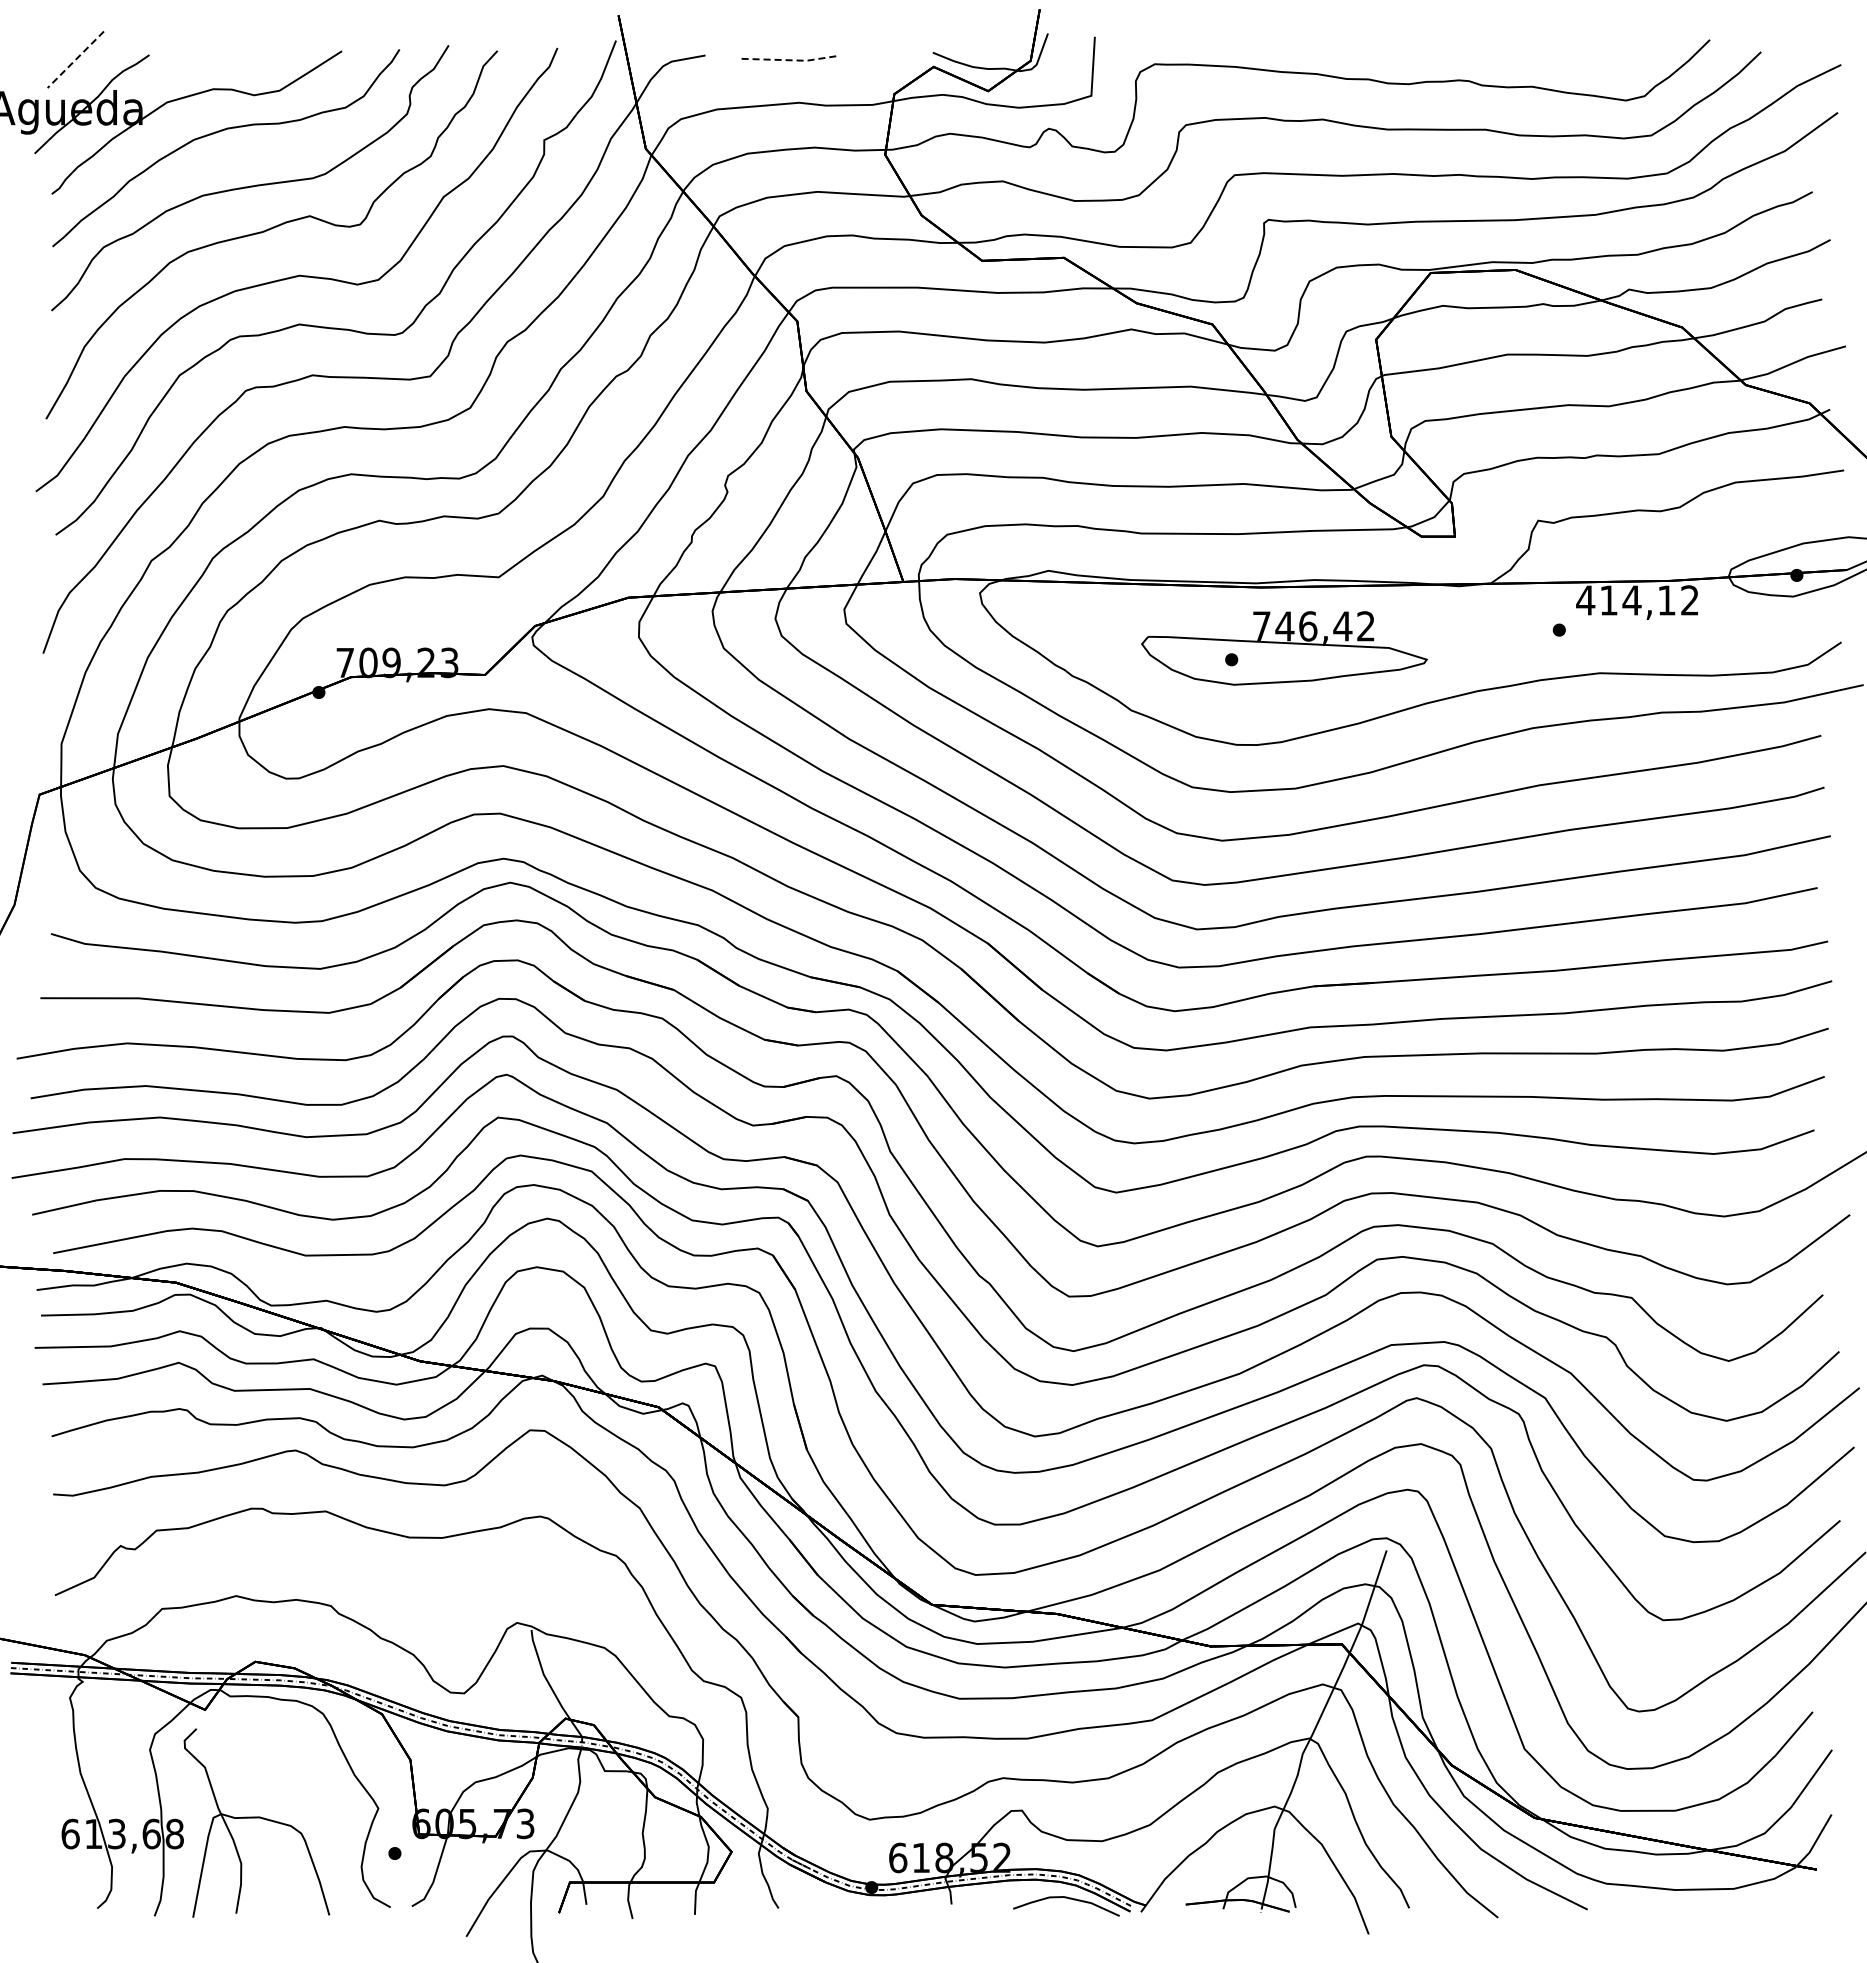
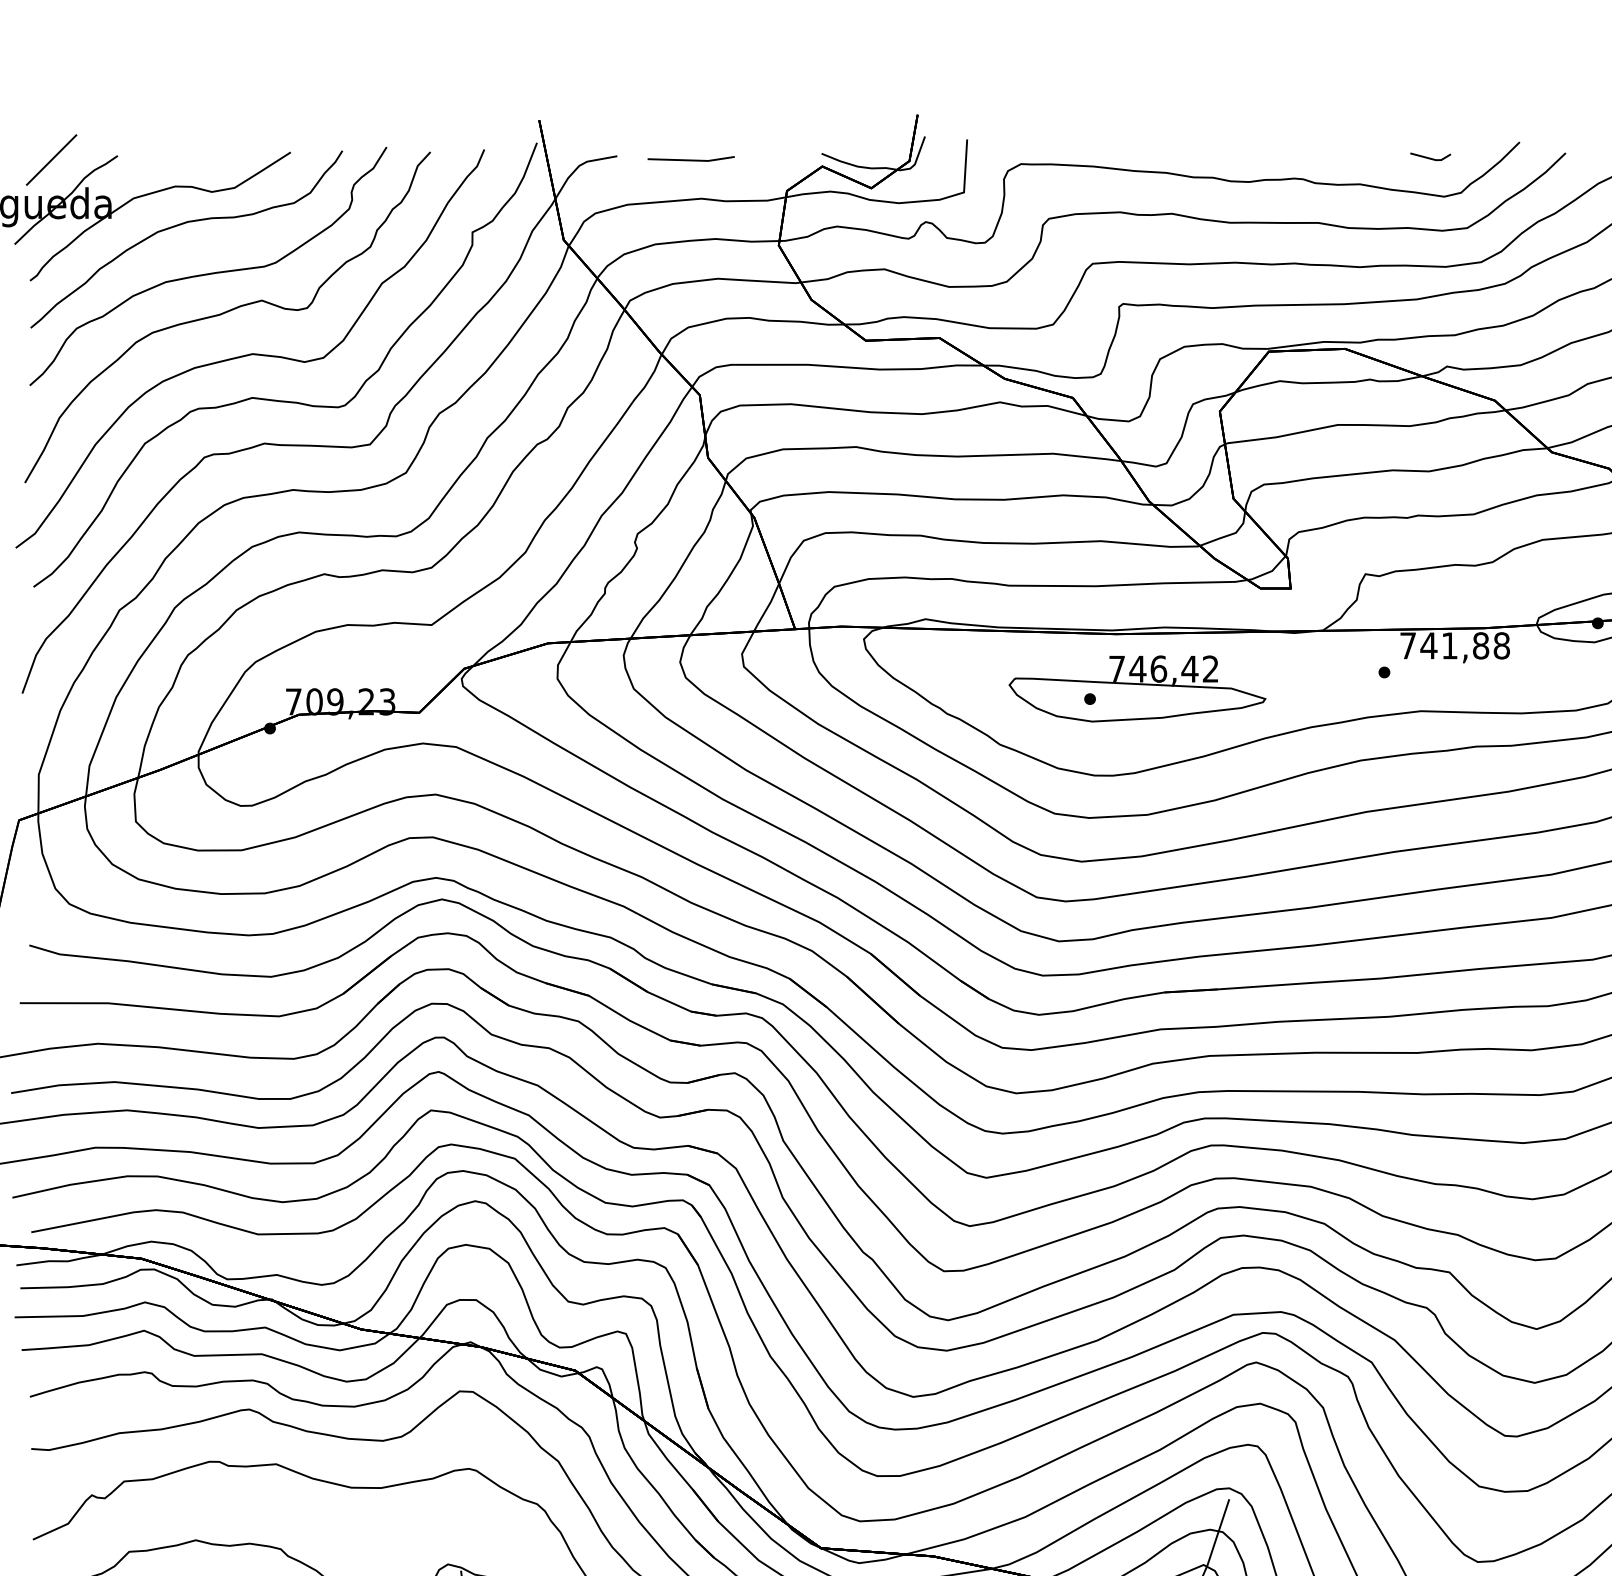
line: (1610, 57) -> (1430, 158), added
line: (75, 59) -> (51, 159), dashed -> solid
line: (787, 60) -> (691, 160), dashed -> solid
text: (1637, 600) -> (1454, 645), 414,12 -> 741,88

